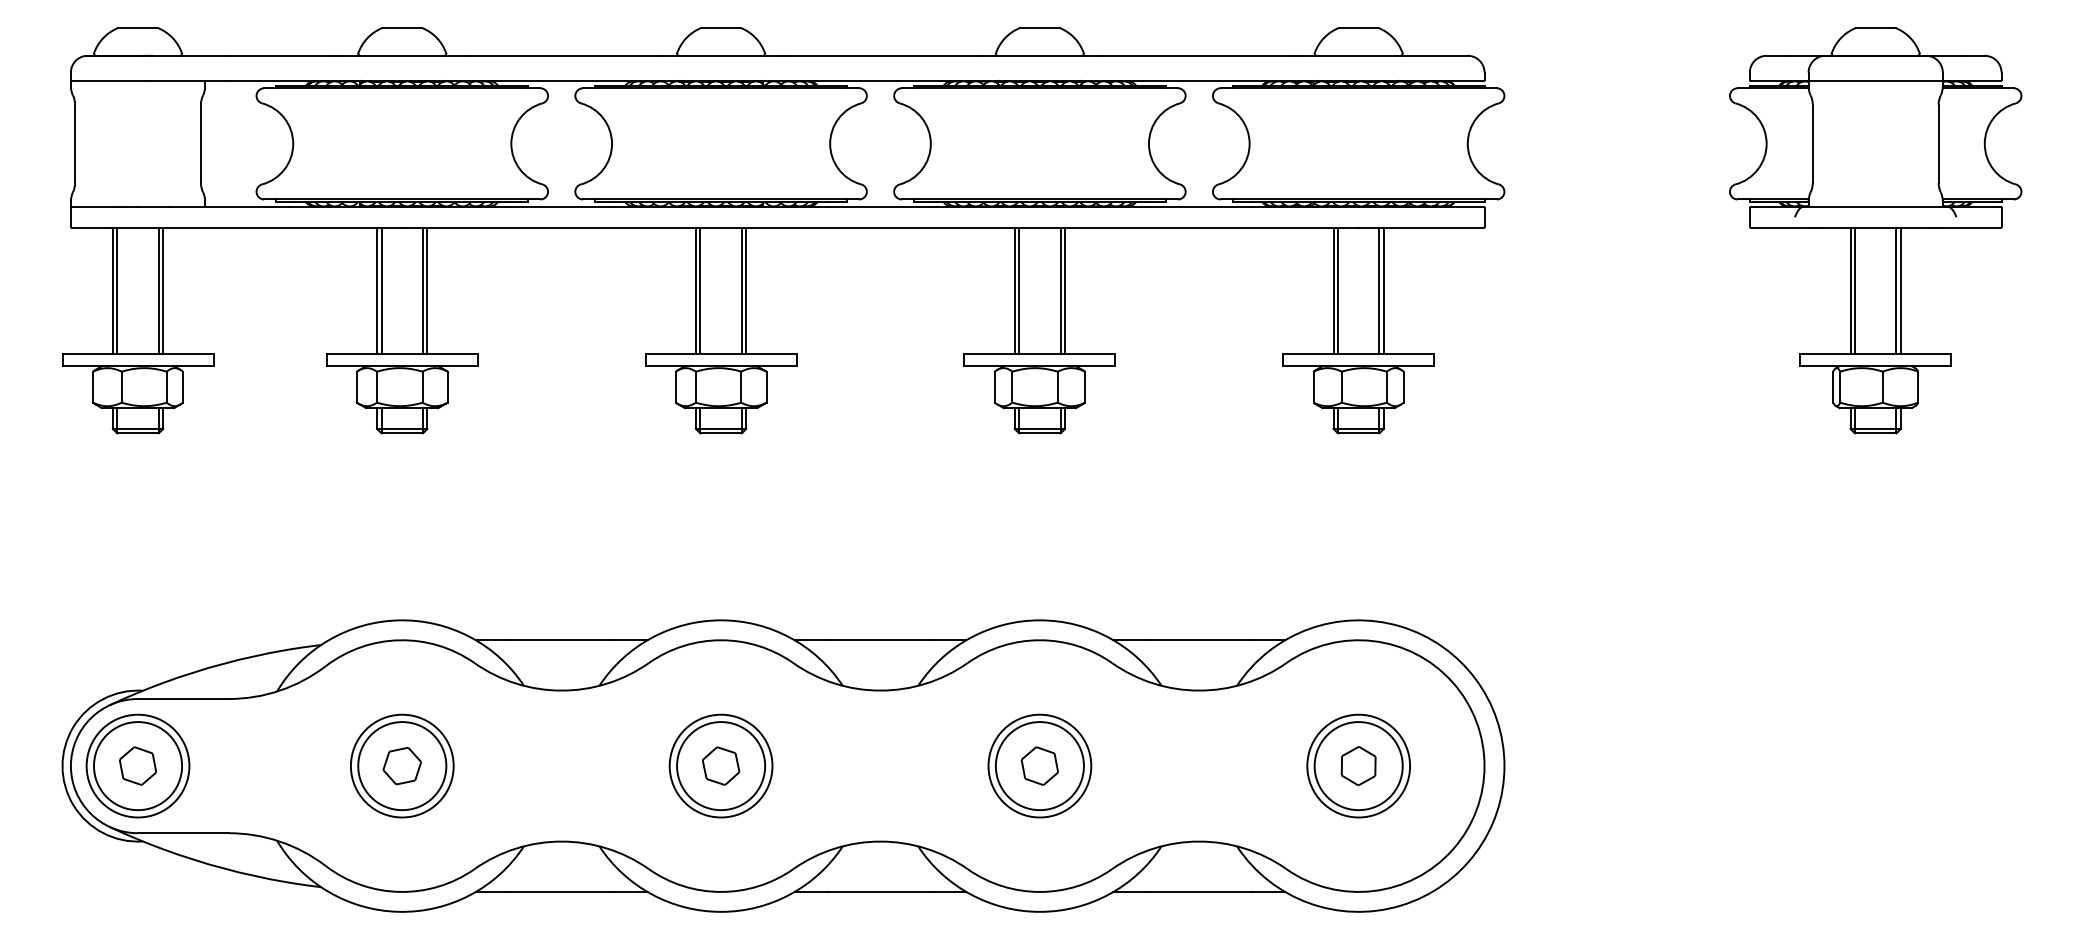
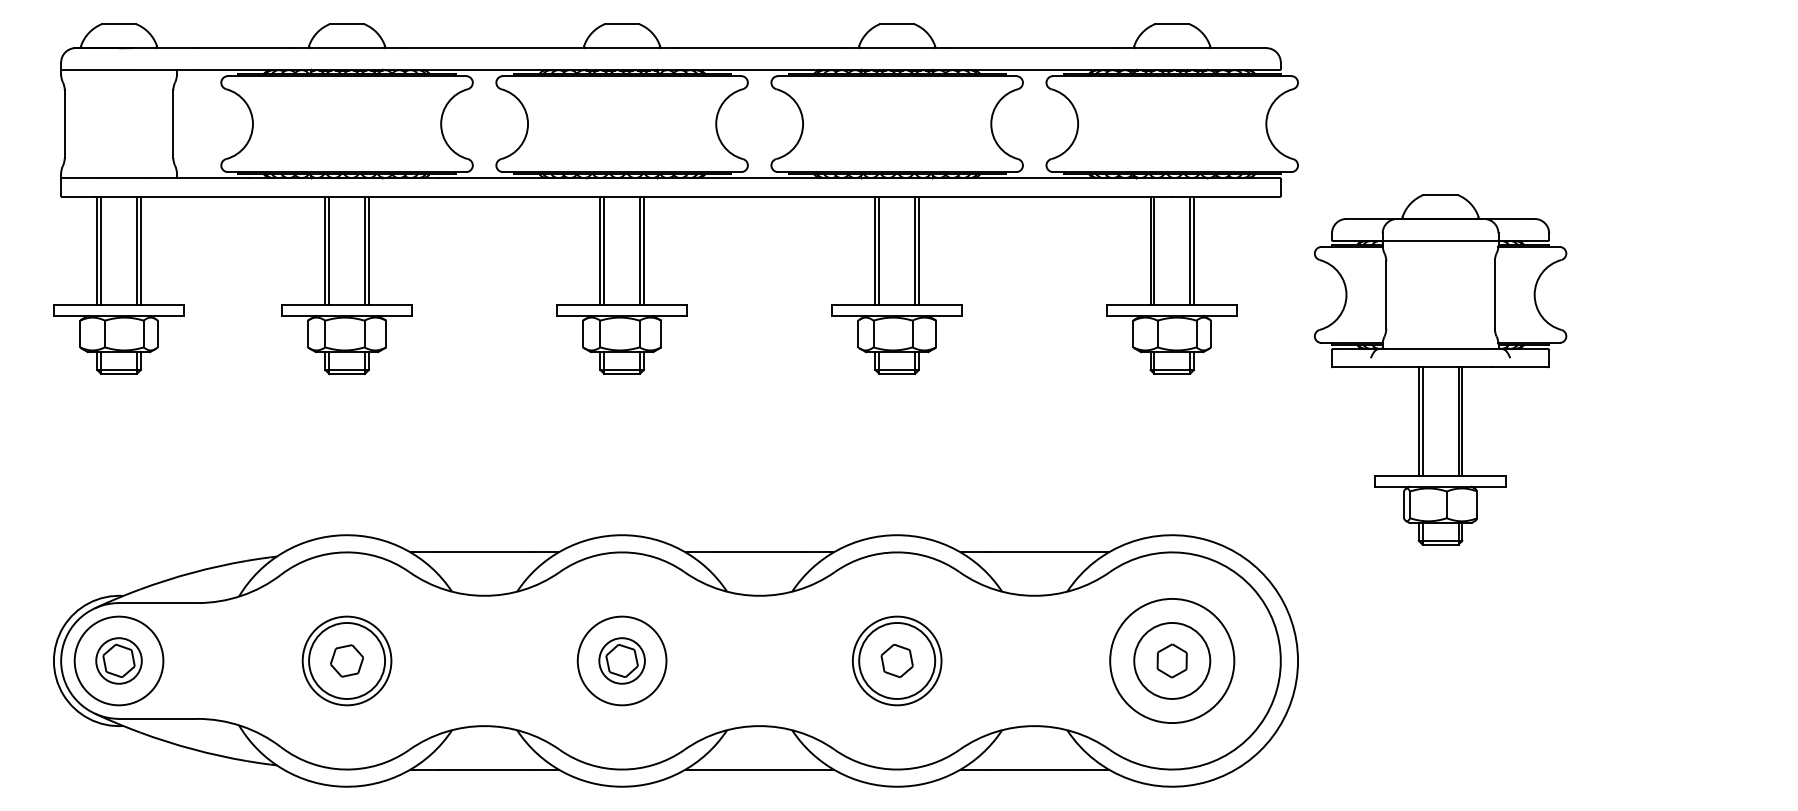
part: (1875, 230) -> (1440, 369), moved
circle: (1358, 765) -> (1172, 660), size x1.4
circle: (137, 766) -> (118, 661), size x0.6
circle: (721, 766) -> (622, 661), size x0.6

